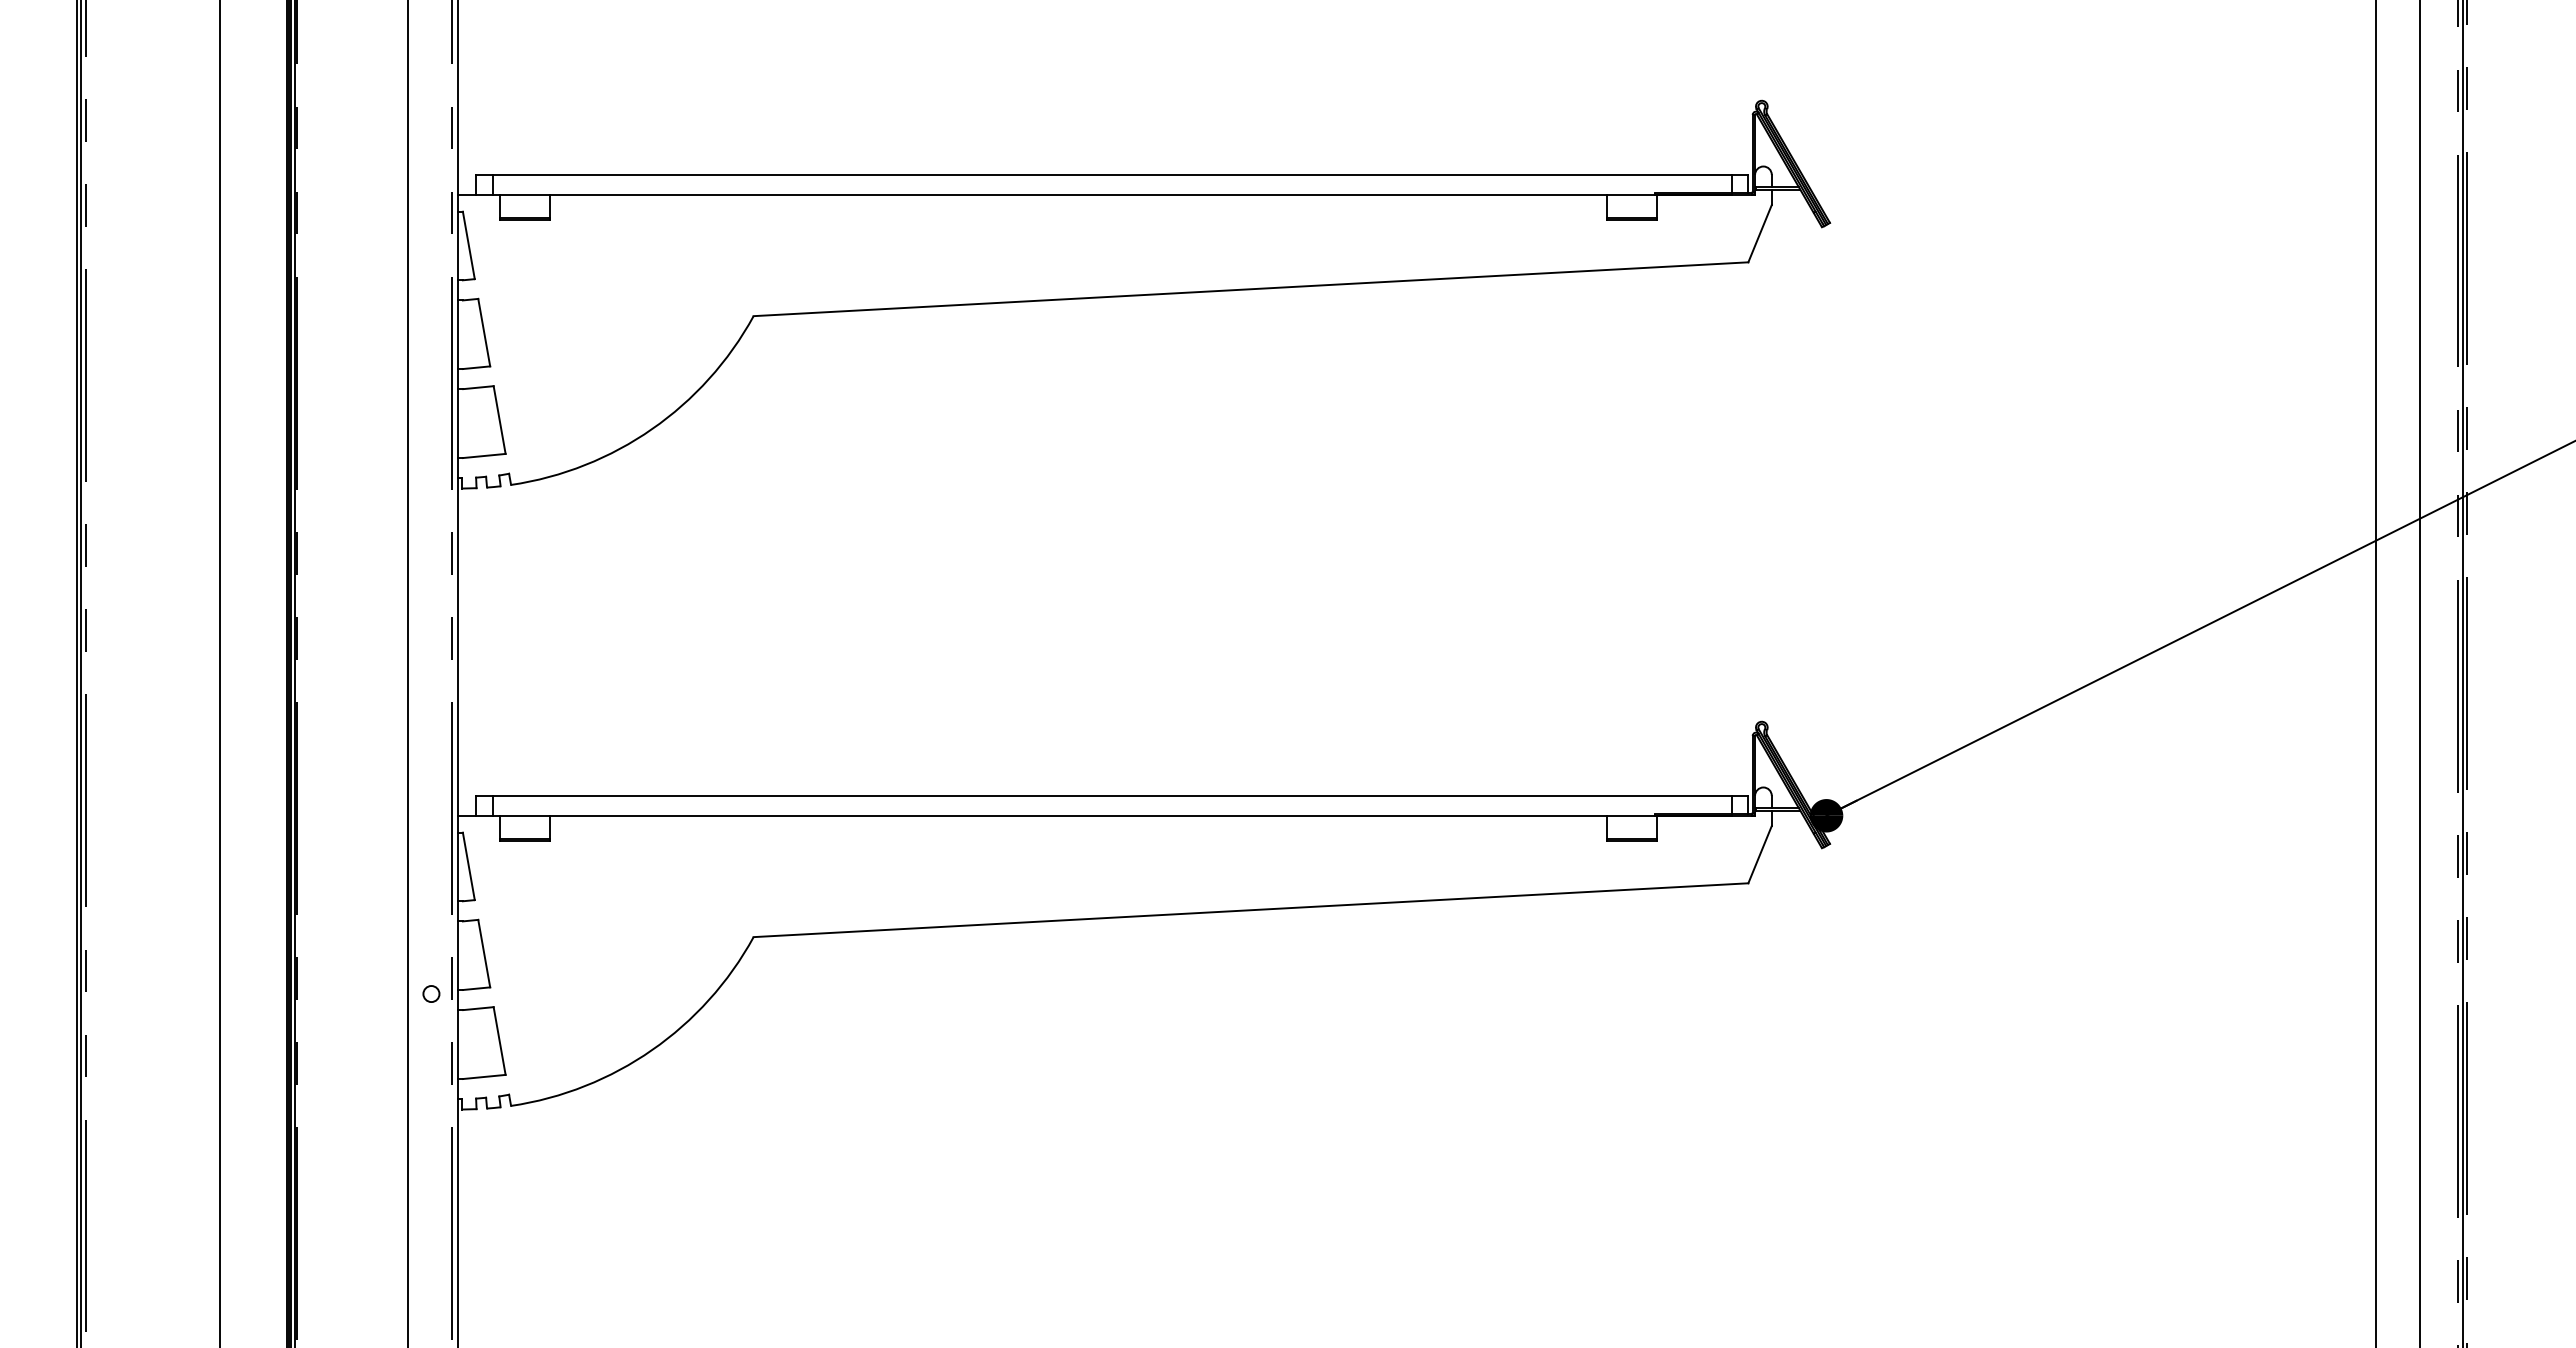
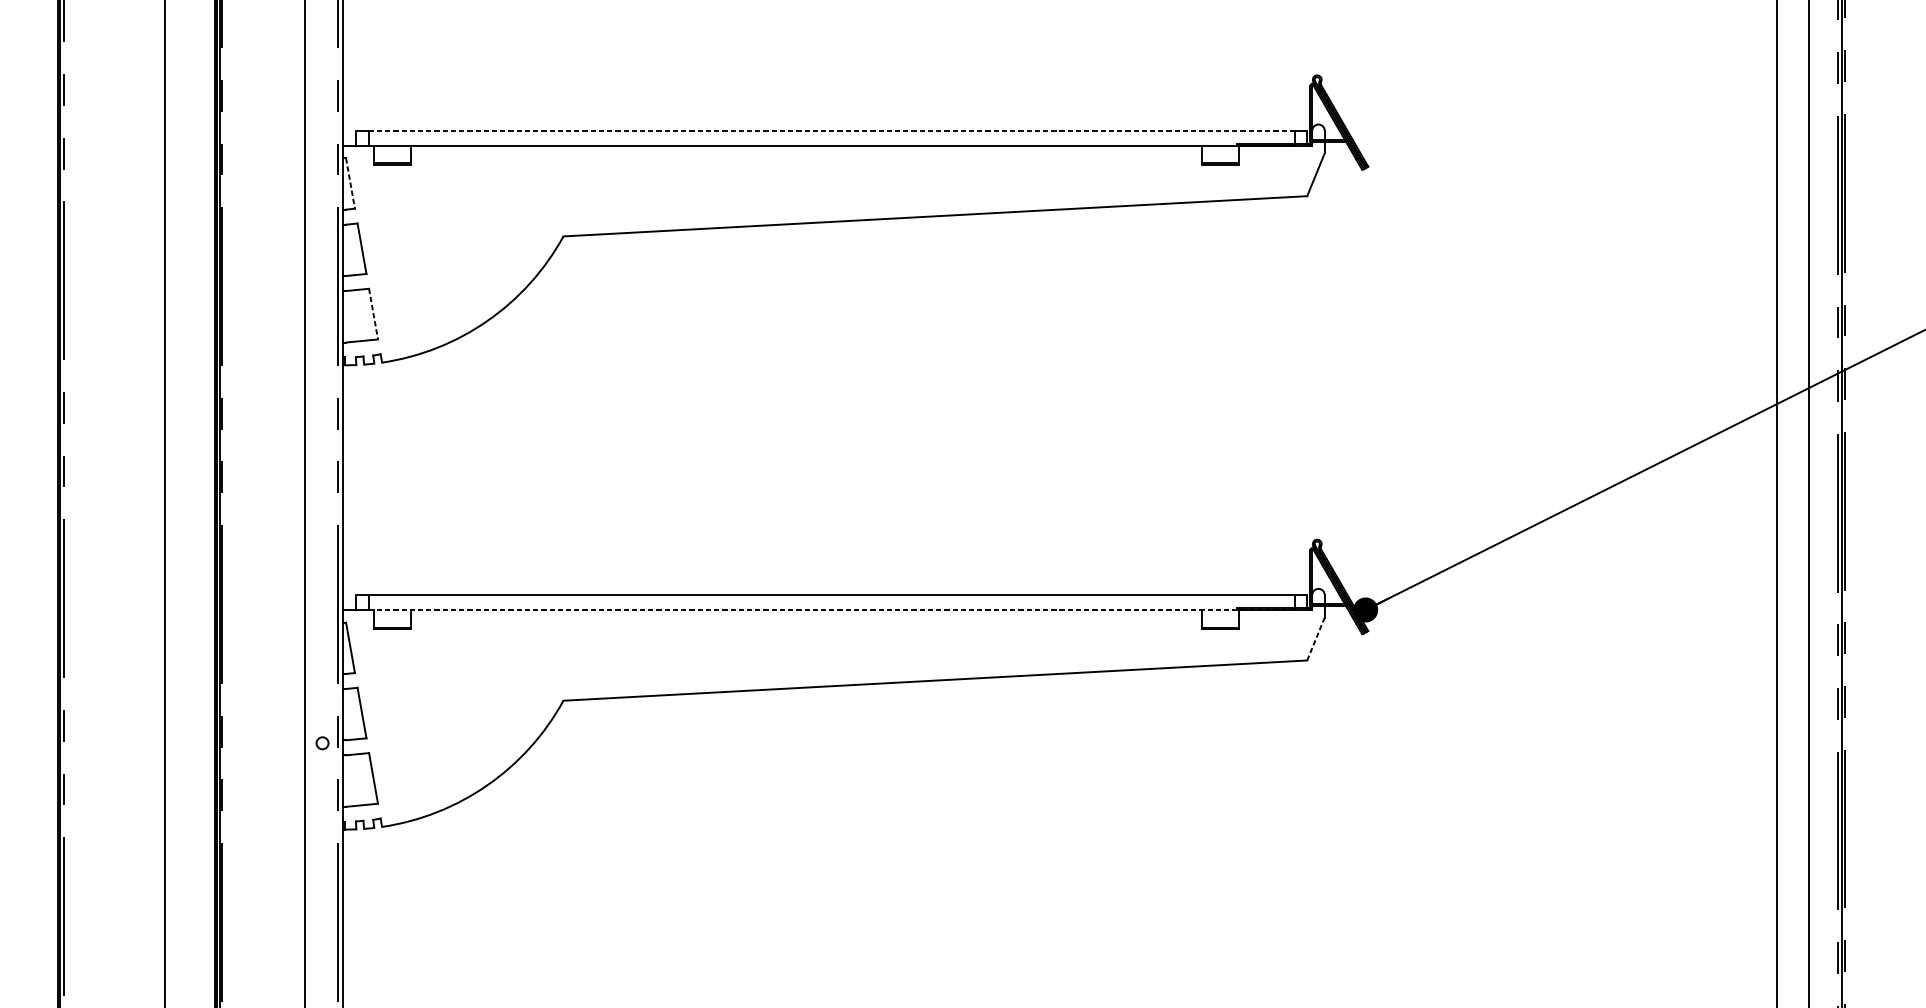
line: (1112, 174) -> (831, 130), solid -> dashed
line: (468, 245) -> (350, 183), solid -> dashed
line: (499, 420) -> (373, 314), solid -> dashed
line: (1112, 815) -> (831, 609), solid -> dashed
line: (1760, 854) -> (1316, 638), solid -> dashed

